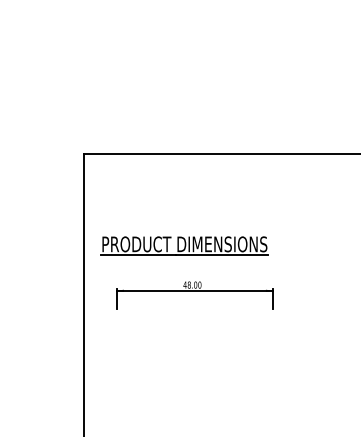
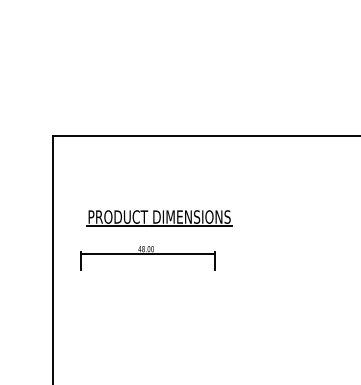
part: (184, 246) -> (159, 218), moved

